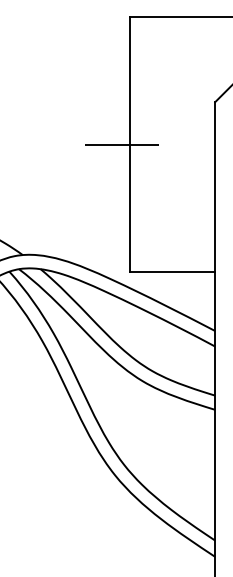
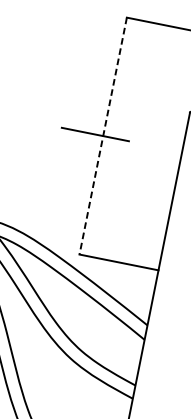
line: (130, 145) -> (103, 136), solid -> dashed

